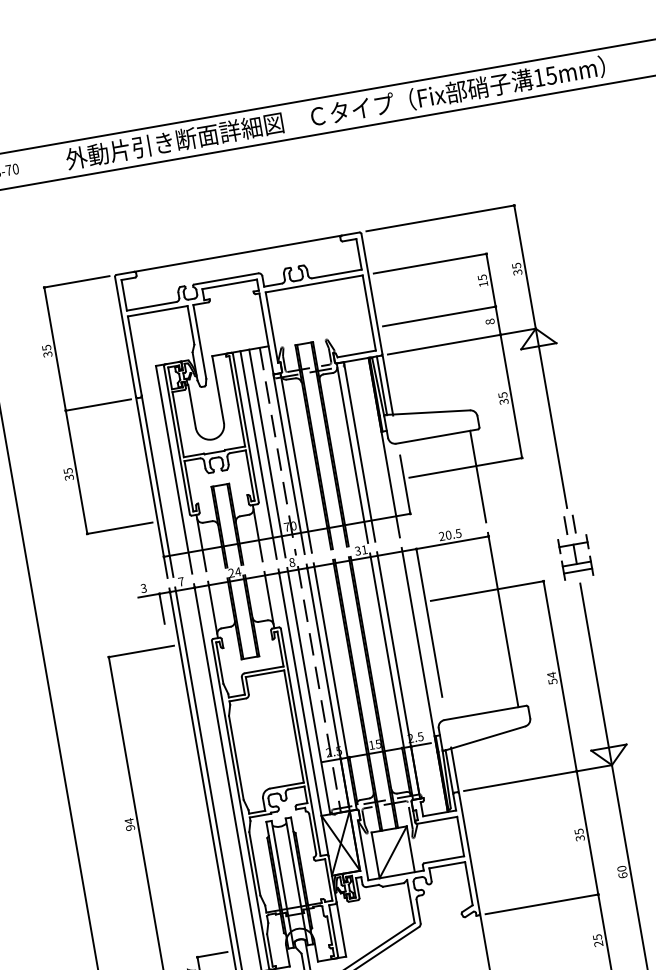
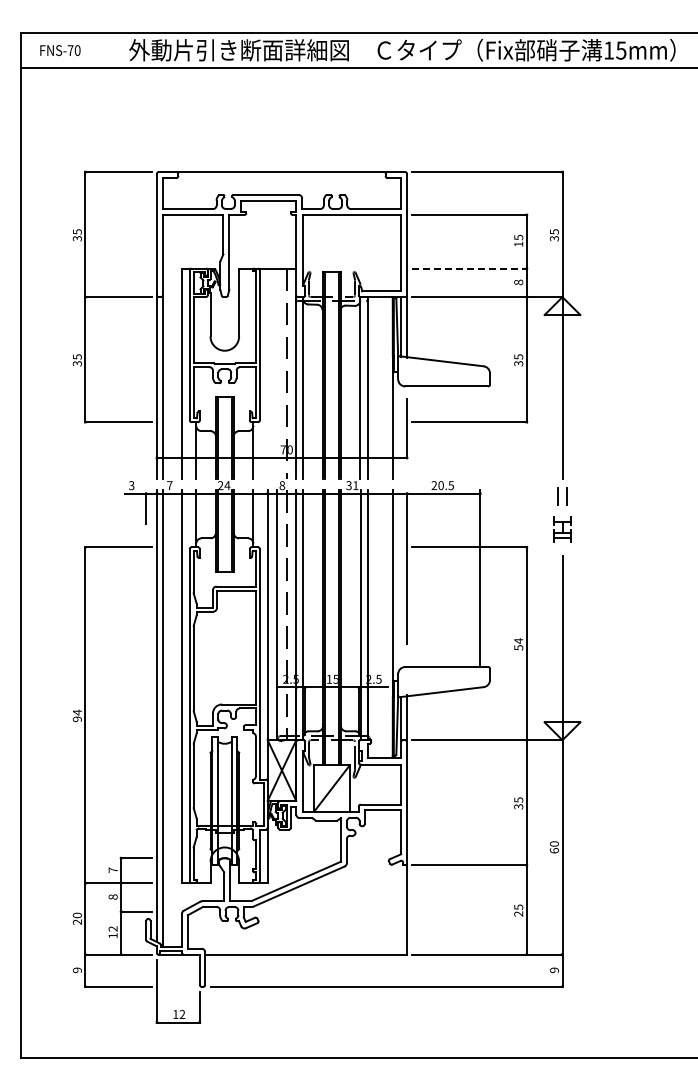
line: (440, 316) -> (470, 268), solid -> dashed
line: (267, 453) -> (276, 373), removed
line: (258, 454) -> (267, 373), removed
line: (478, 476) -> (480, 432), removed
part: (575, 557) -> (562, 529), size x0.6

